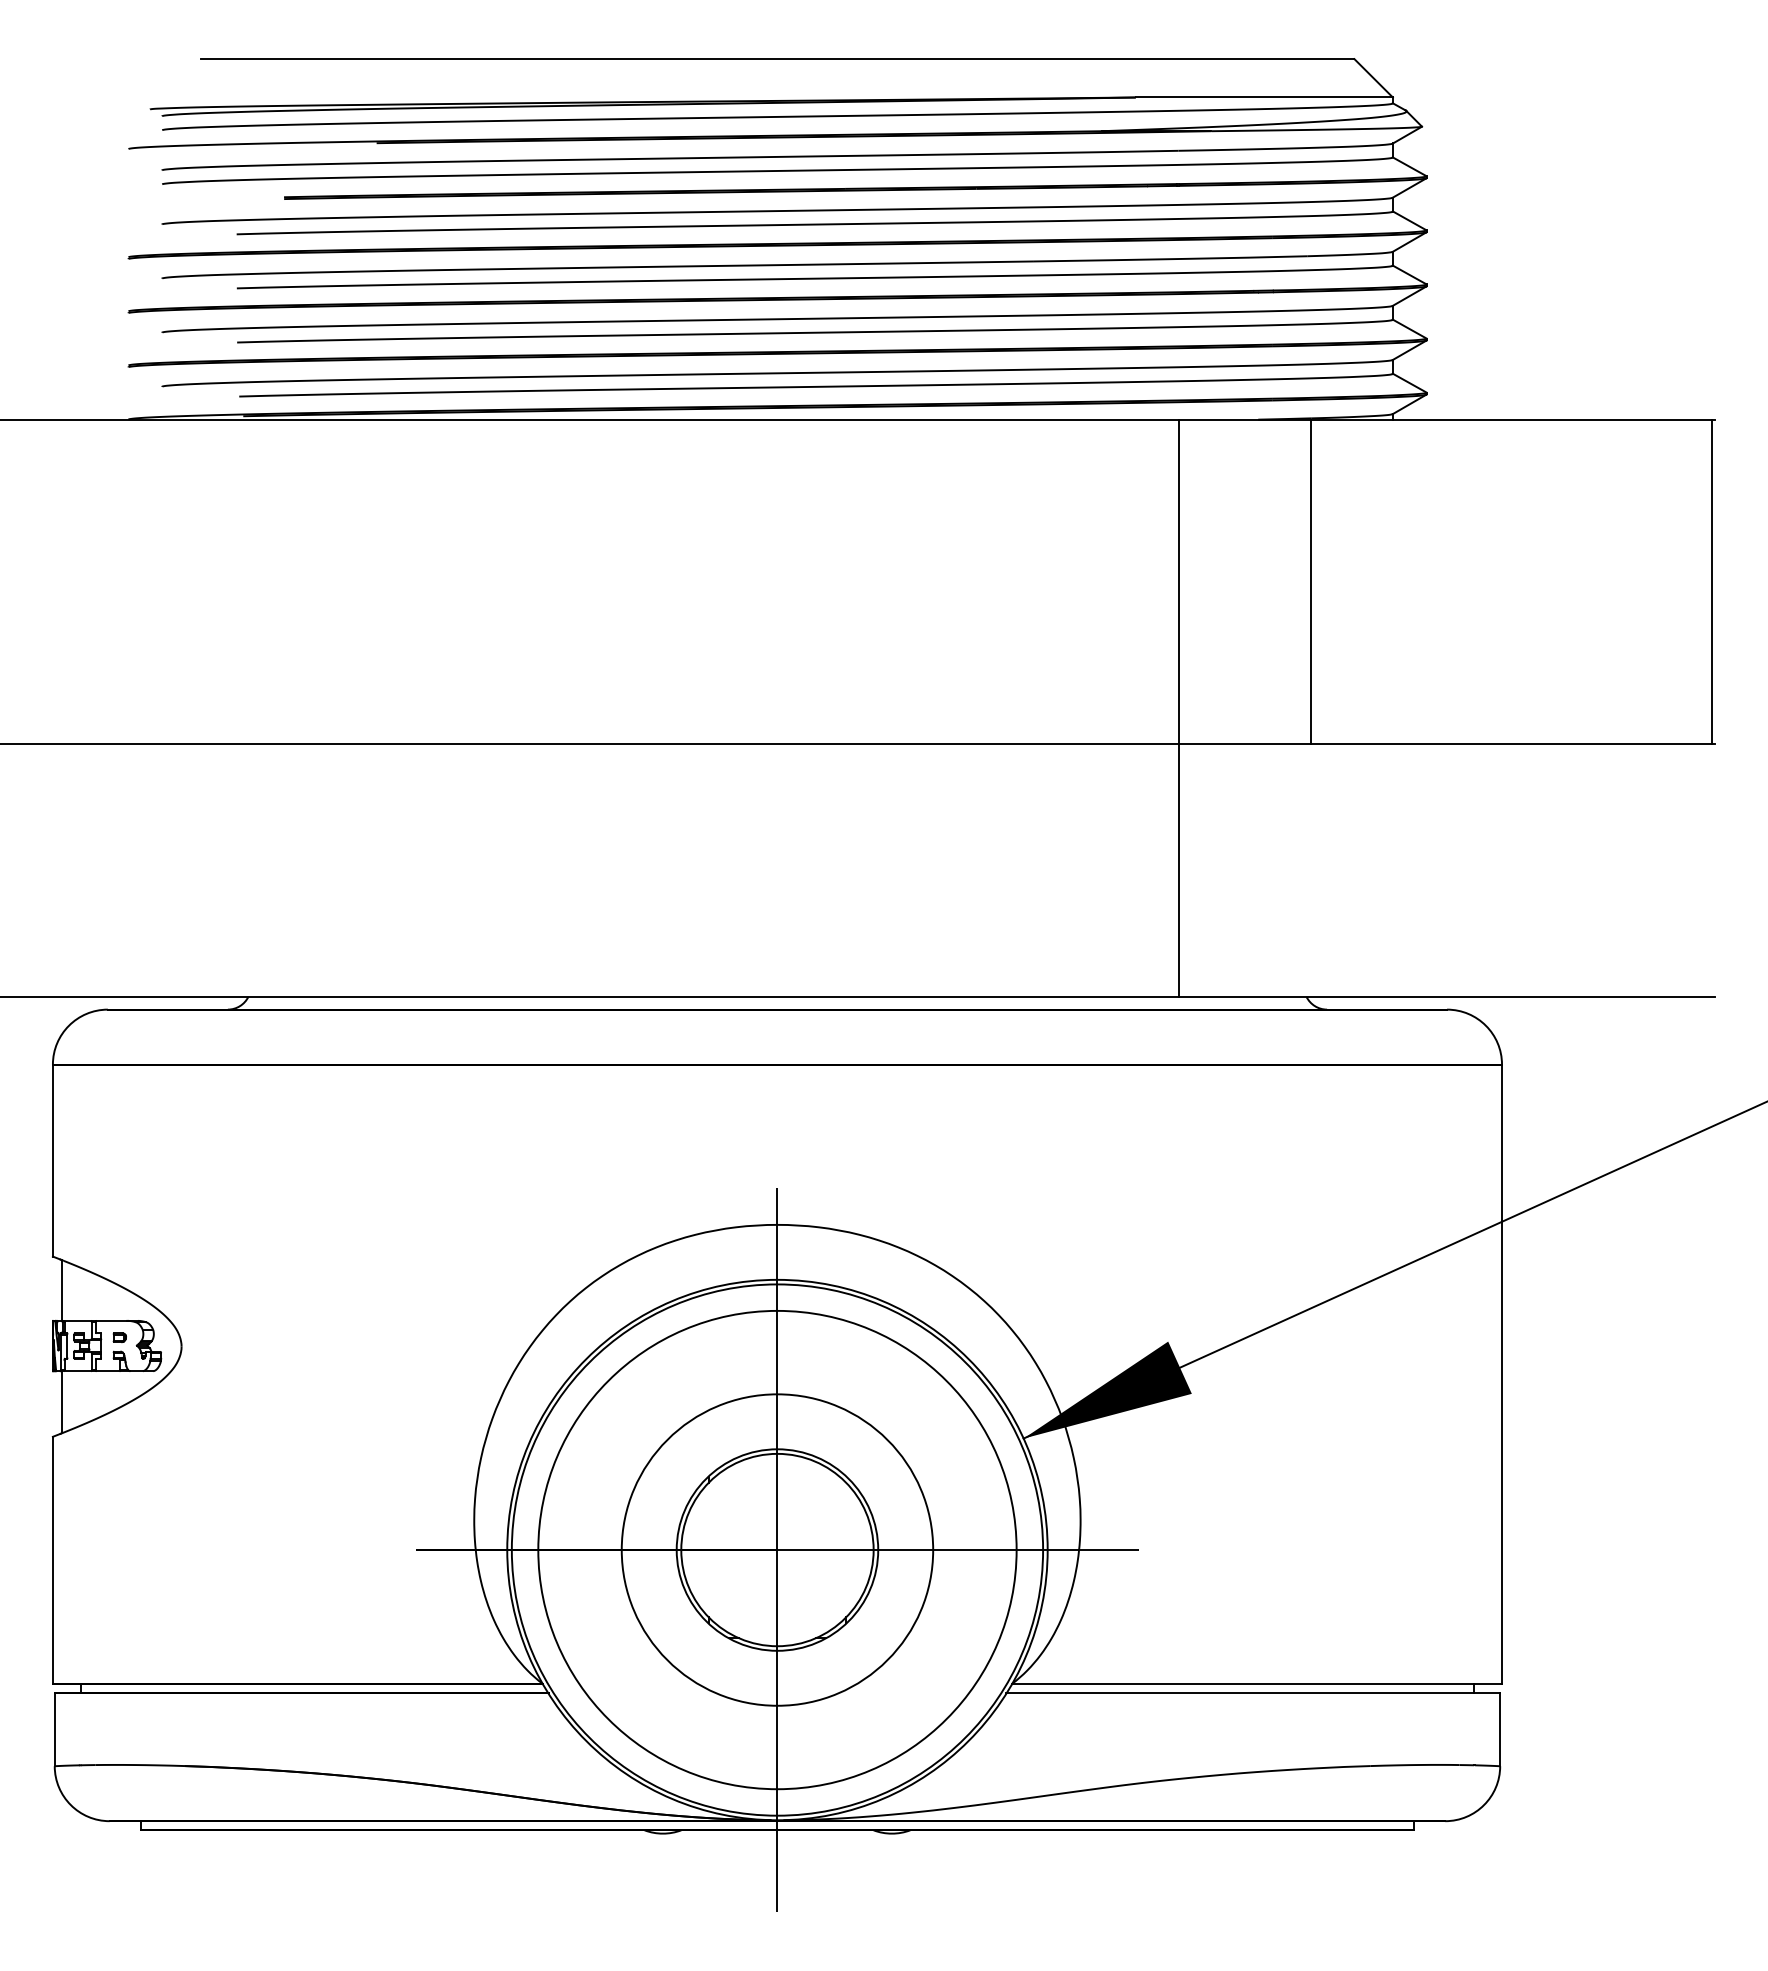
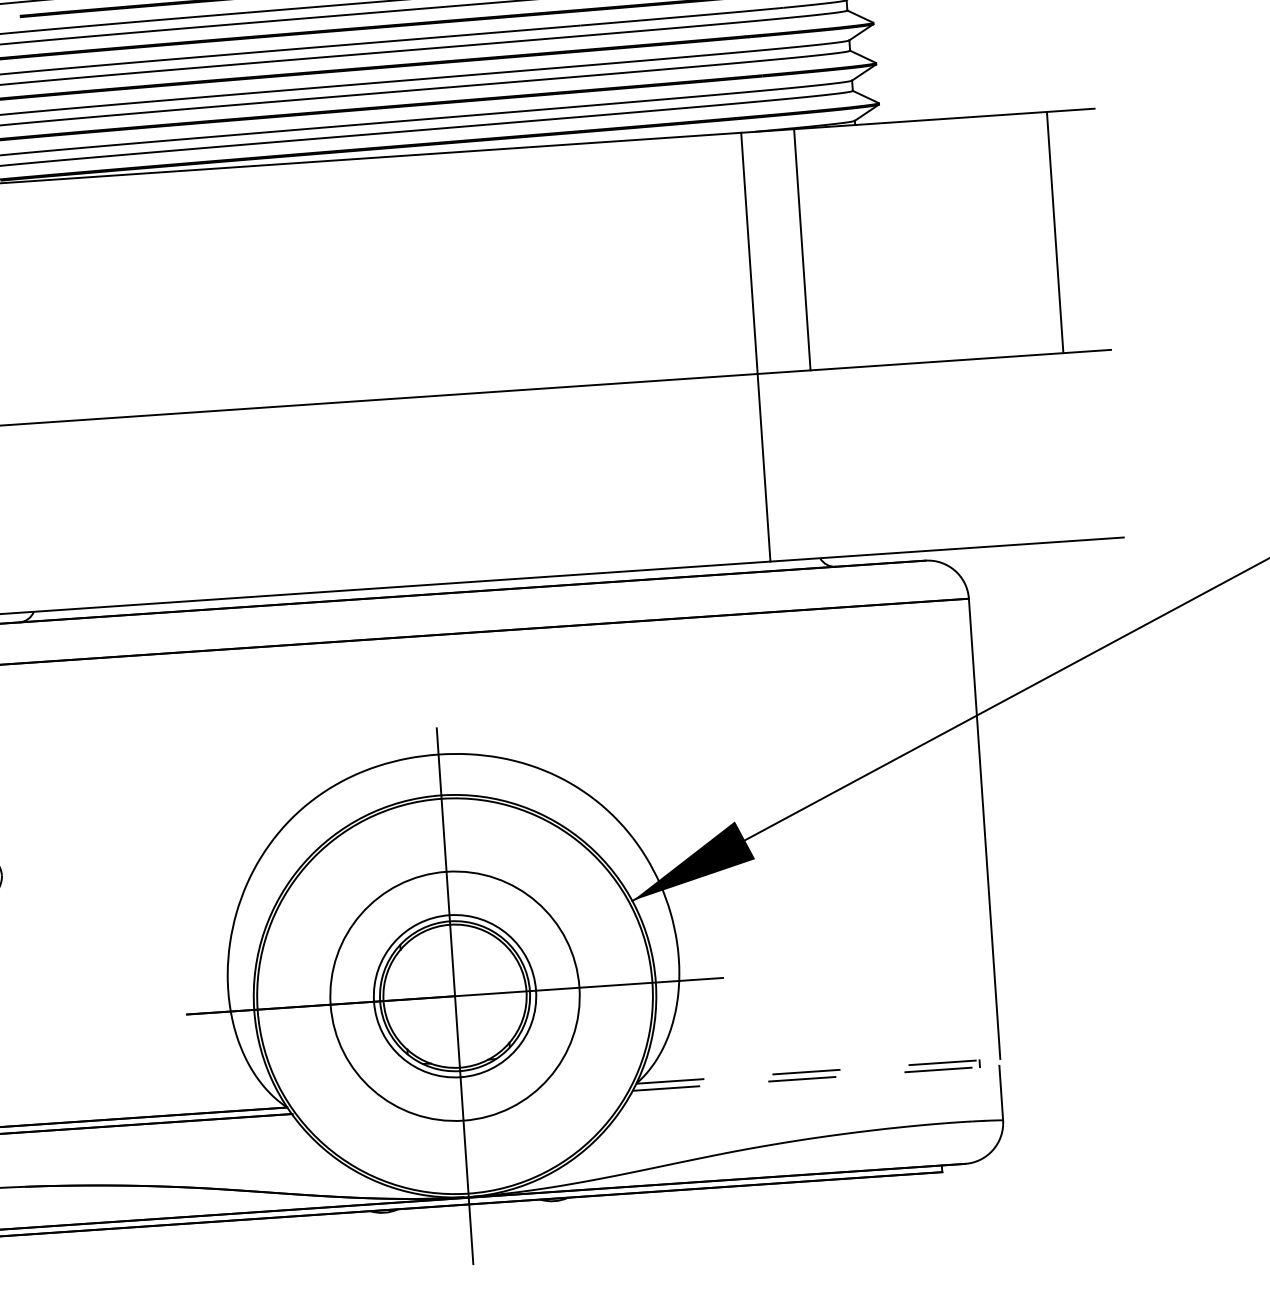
line: (1711, 581) -> (1054, 232), moved
line: (1178, 707) -> (755, 346), moved
circle: (777, 1549) -> (455, 995), size x0.7
circle: (777, 1549) -> (455, 995), size x0.7
line: (1257, 1683) -> (818, 1071), solid -> dashed
line: (1253, 1692) -> (816, 1077), solid -> dashed

